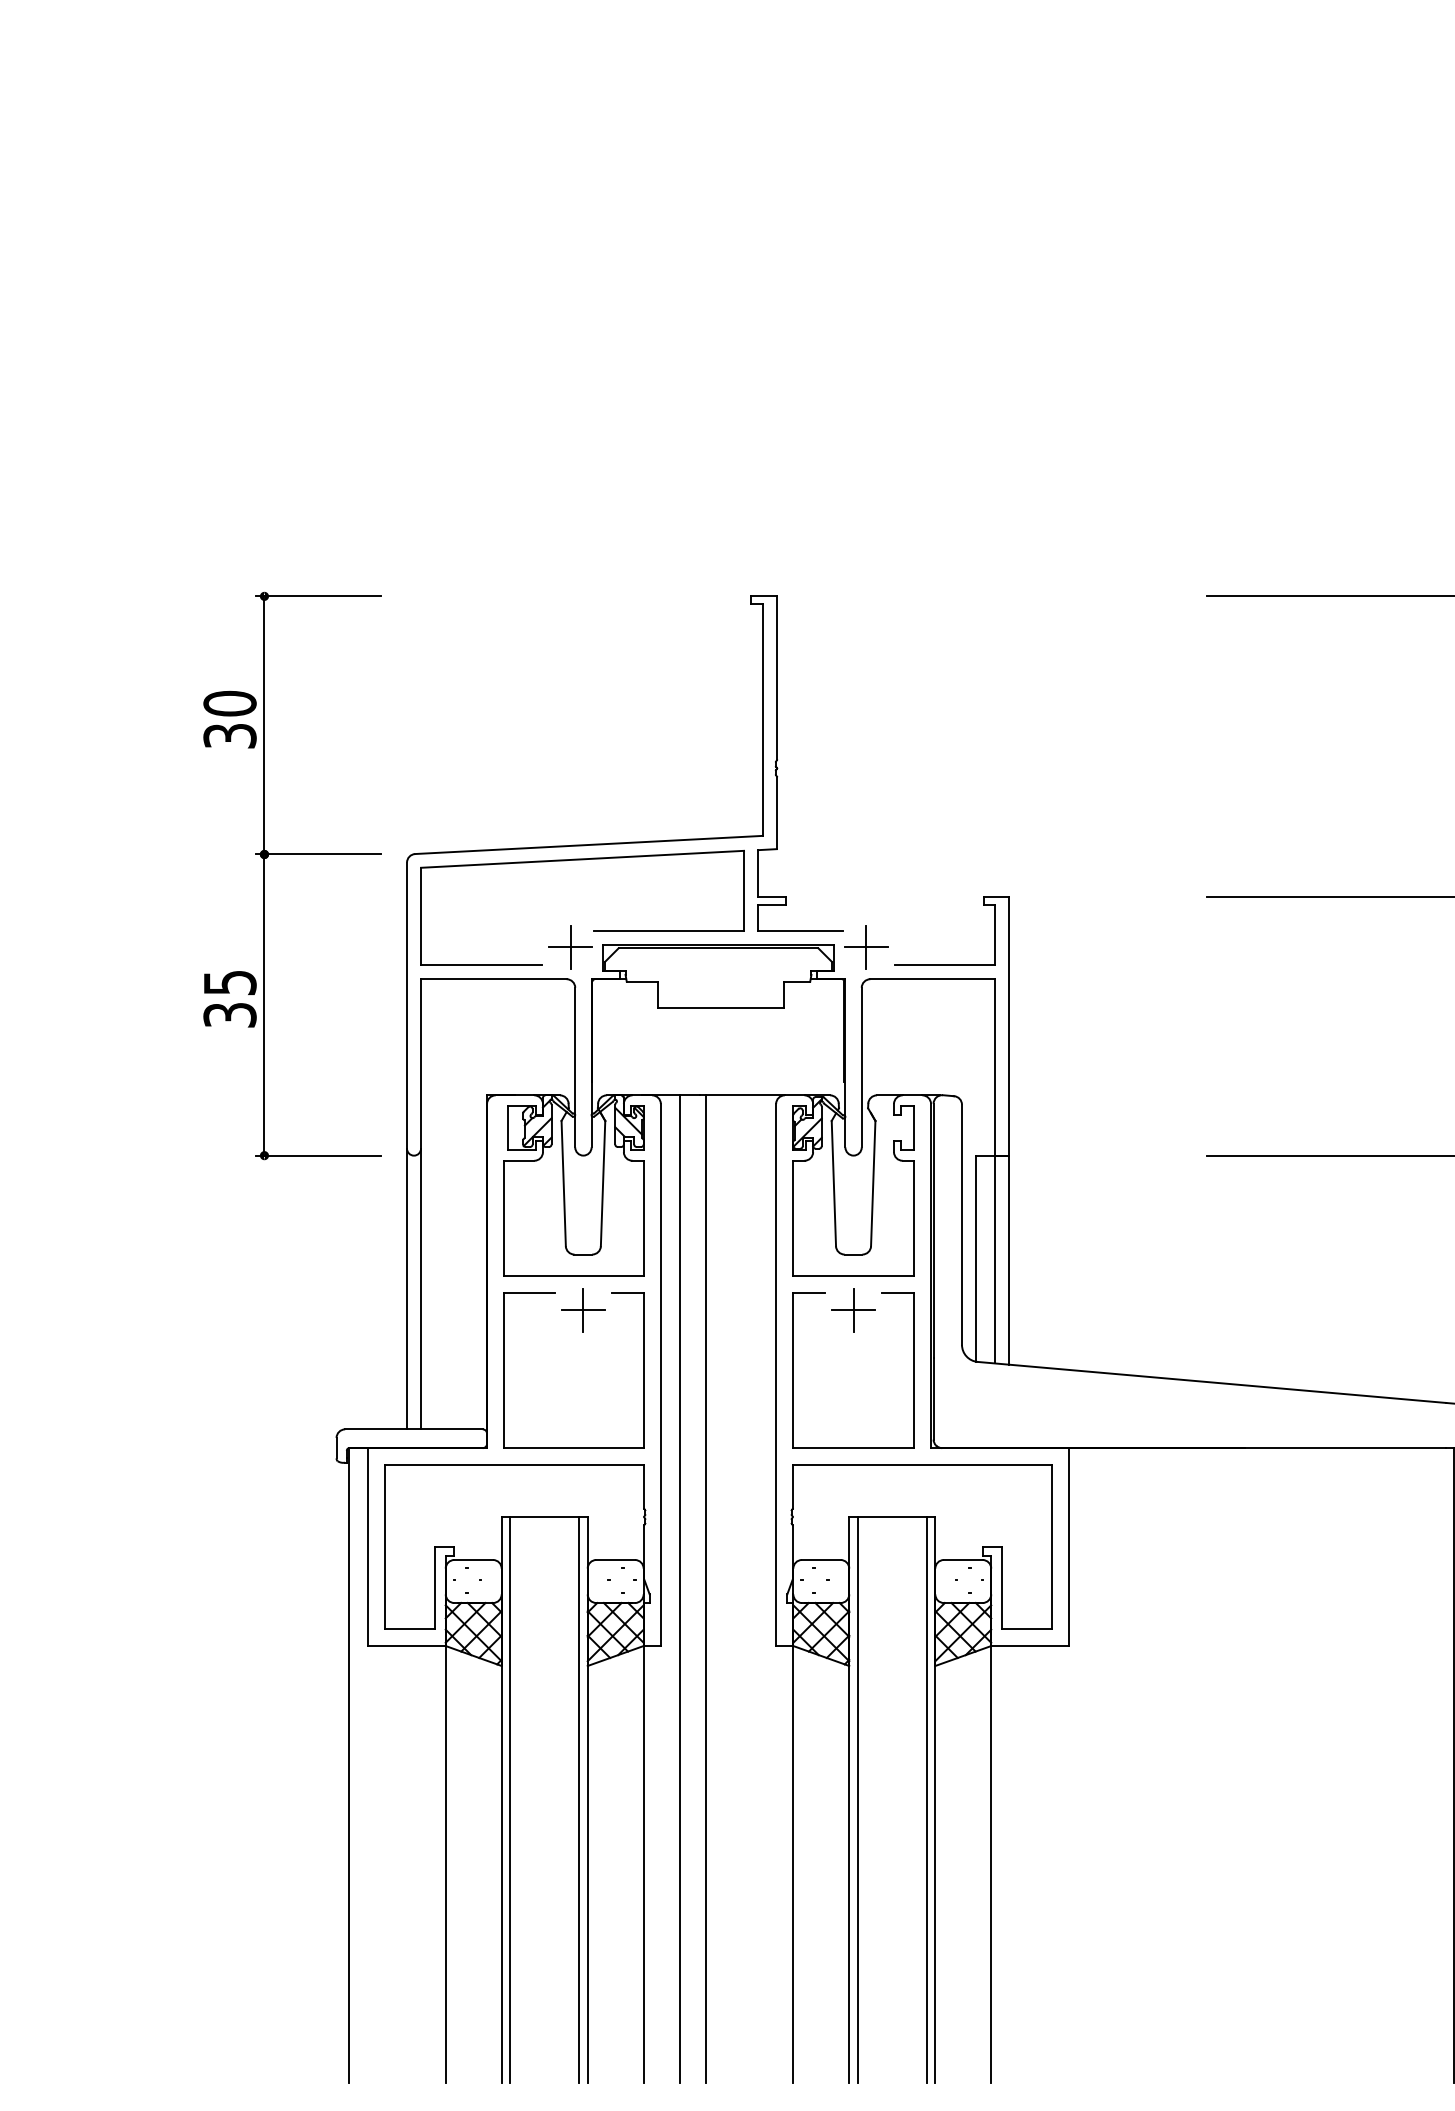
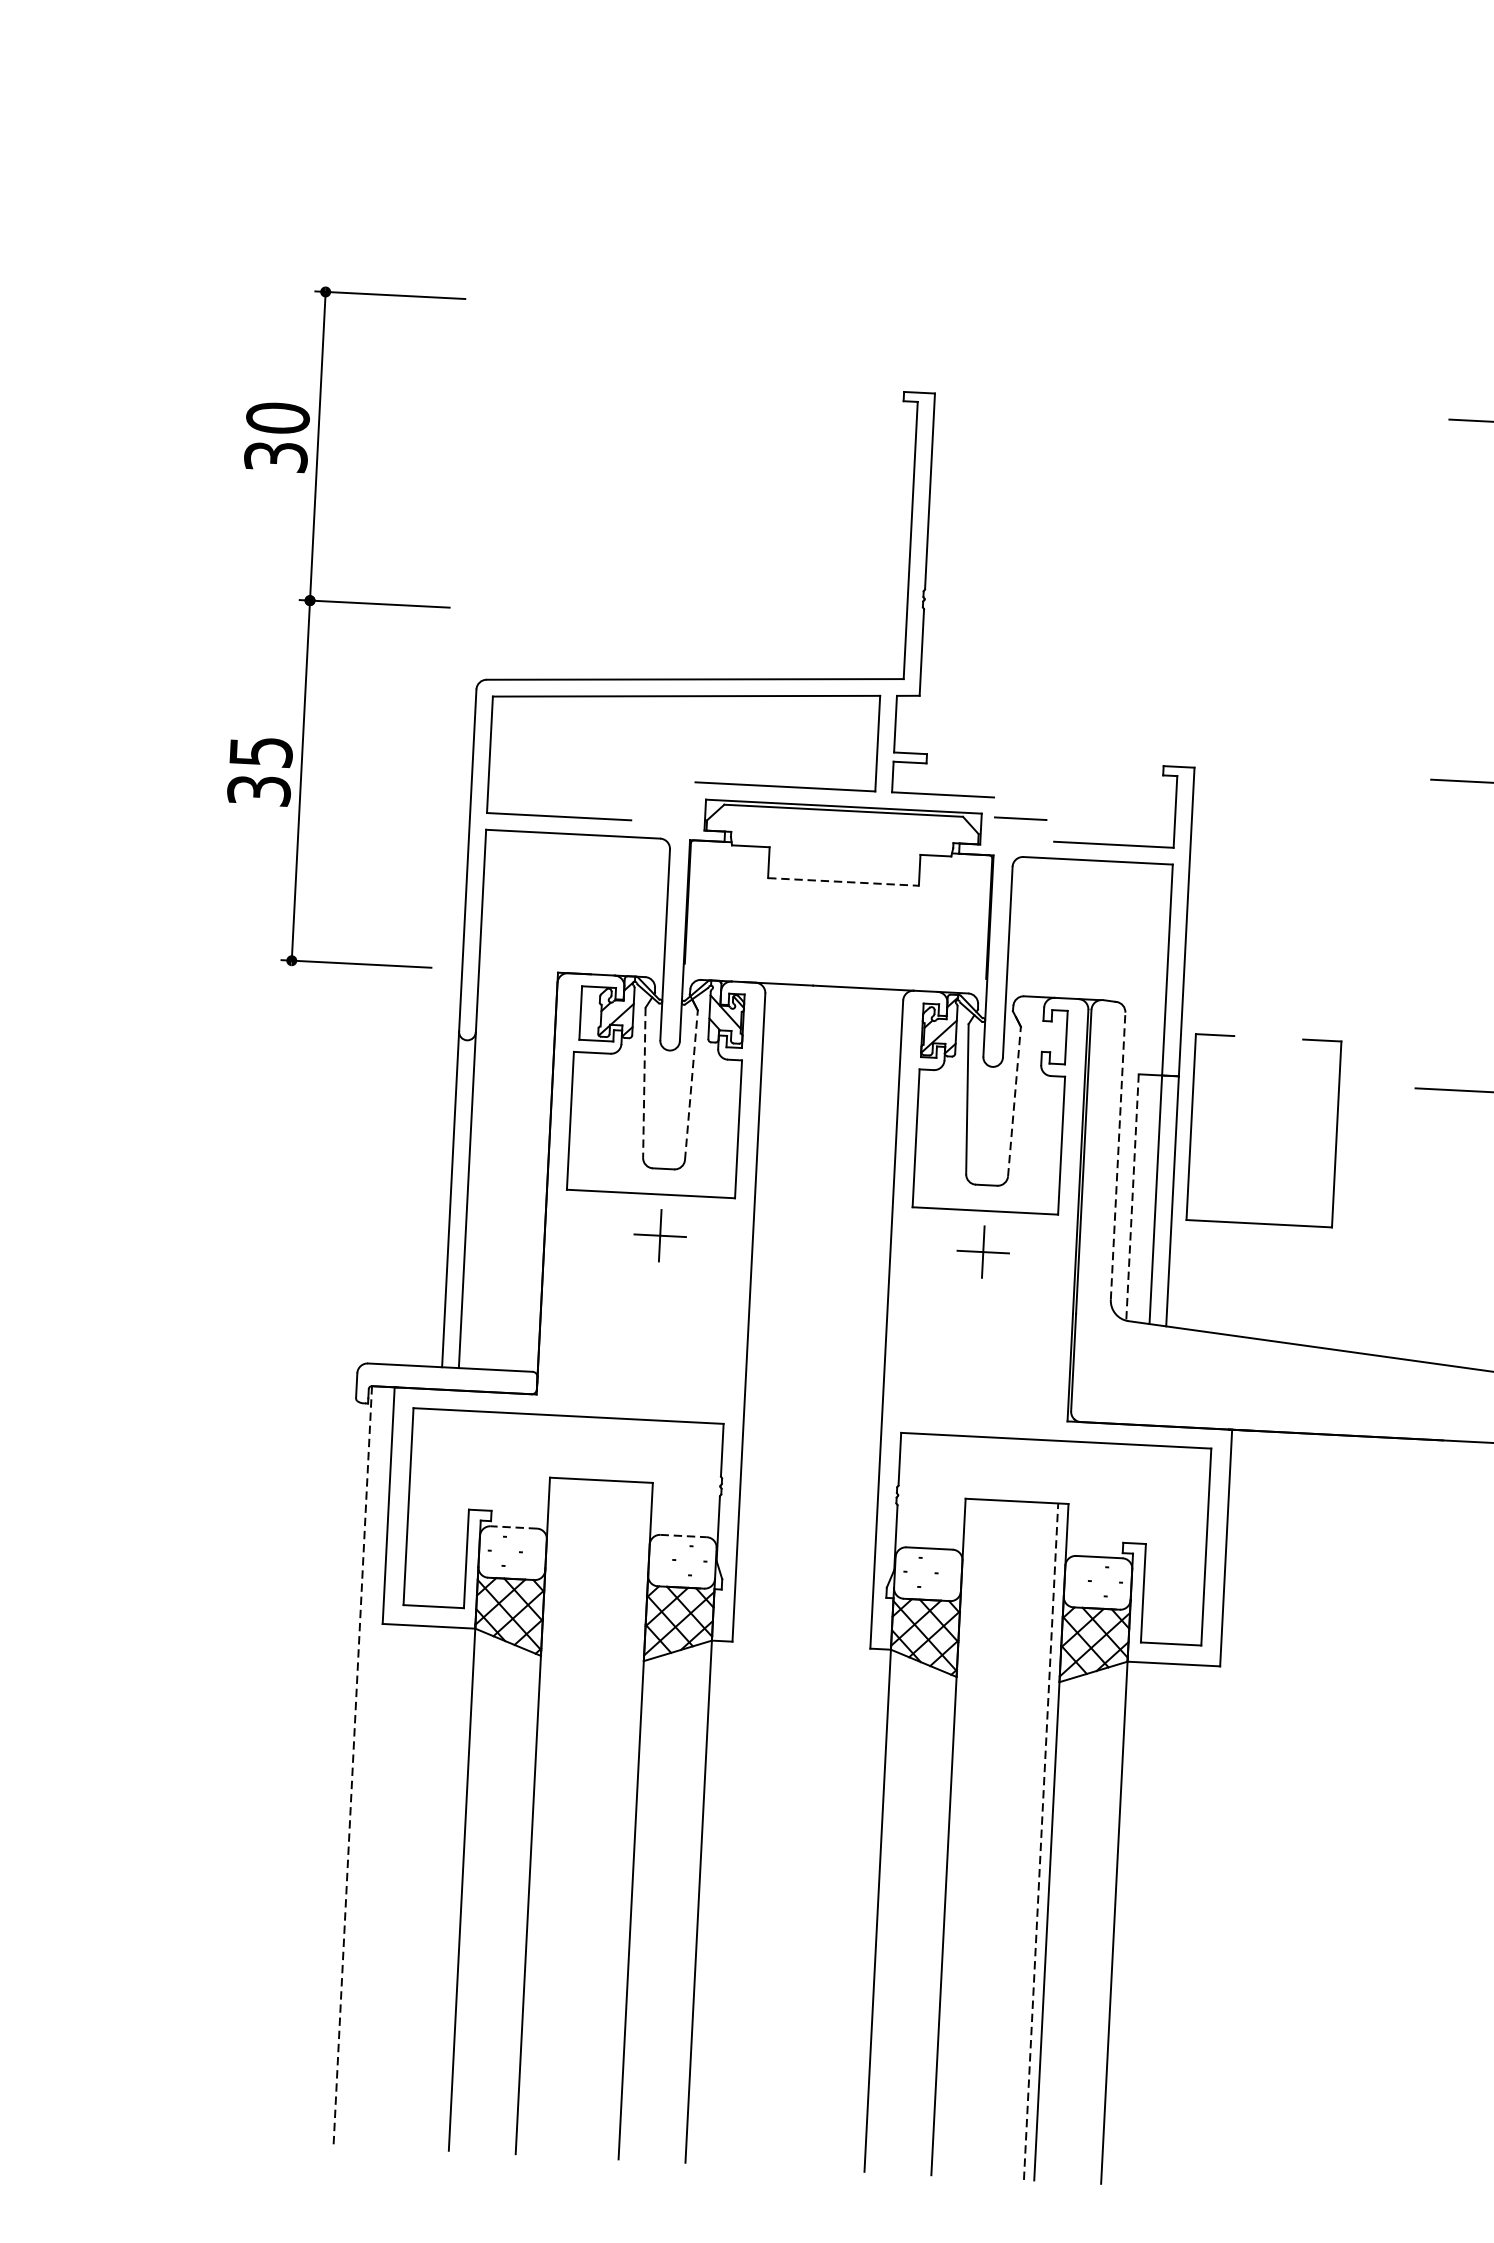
part: (292, 854) -> (343, 602), moved
line: (866, 946) -> (1020, 817), removed
part: (570, 947) -> (666, 800), removed
line: (721, 1007) -> (843, 881), solid -> dashed
line: (563, 1183) -> (644, 1082), solid -> dashed
line: (603, 1183) -> (691, 1085), solid -> dashed
line: (873, 1183) -> (1014, 1101), solid -> dashed
line: (961, 1224) -> (1117, 1155), solid -> dashed
line: (975, 1259) -> (1132, 1198), solid -> dashed
part: (504, 1370) -> (562, 1302), removed
part: (793, 1370) -> (1192, 1127), moved
line: (473, 1559) -> (513, 1526), solid -> dashed
line: (616, 1559) -> (684, 1535), solid -> dashed
line: (679, 1588) -> (758, 1574), removed
line: (705, 1588) -> (789, 1575), removed
line: (349, 1765) -> (352, 1765), solid -> dashed
line: (510, 1799) -> (543, 1816), removed
line: (579, 1799) -> (625, 1820), removed
line: (857, 1799) -> (958, 1837), removed
line: (926, 1799) -> (1040, 1841), solid -> dashed

